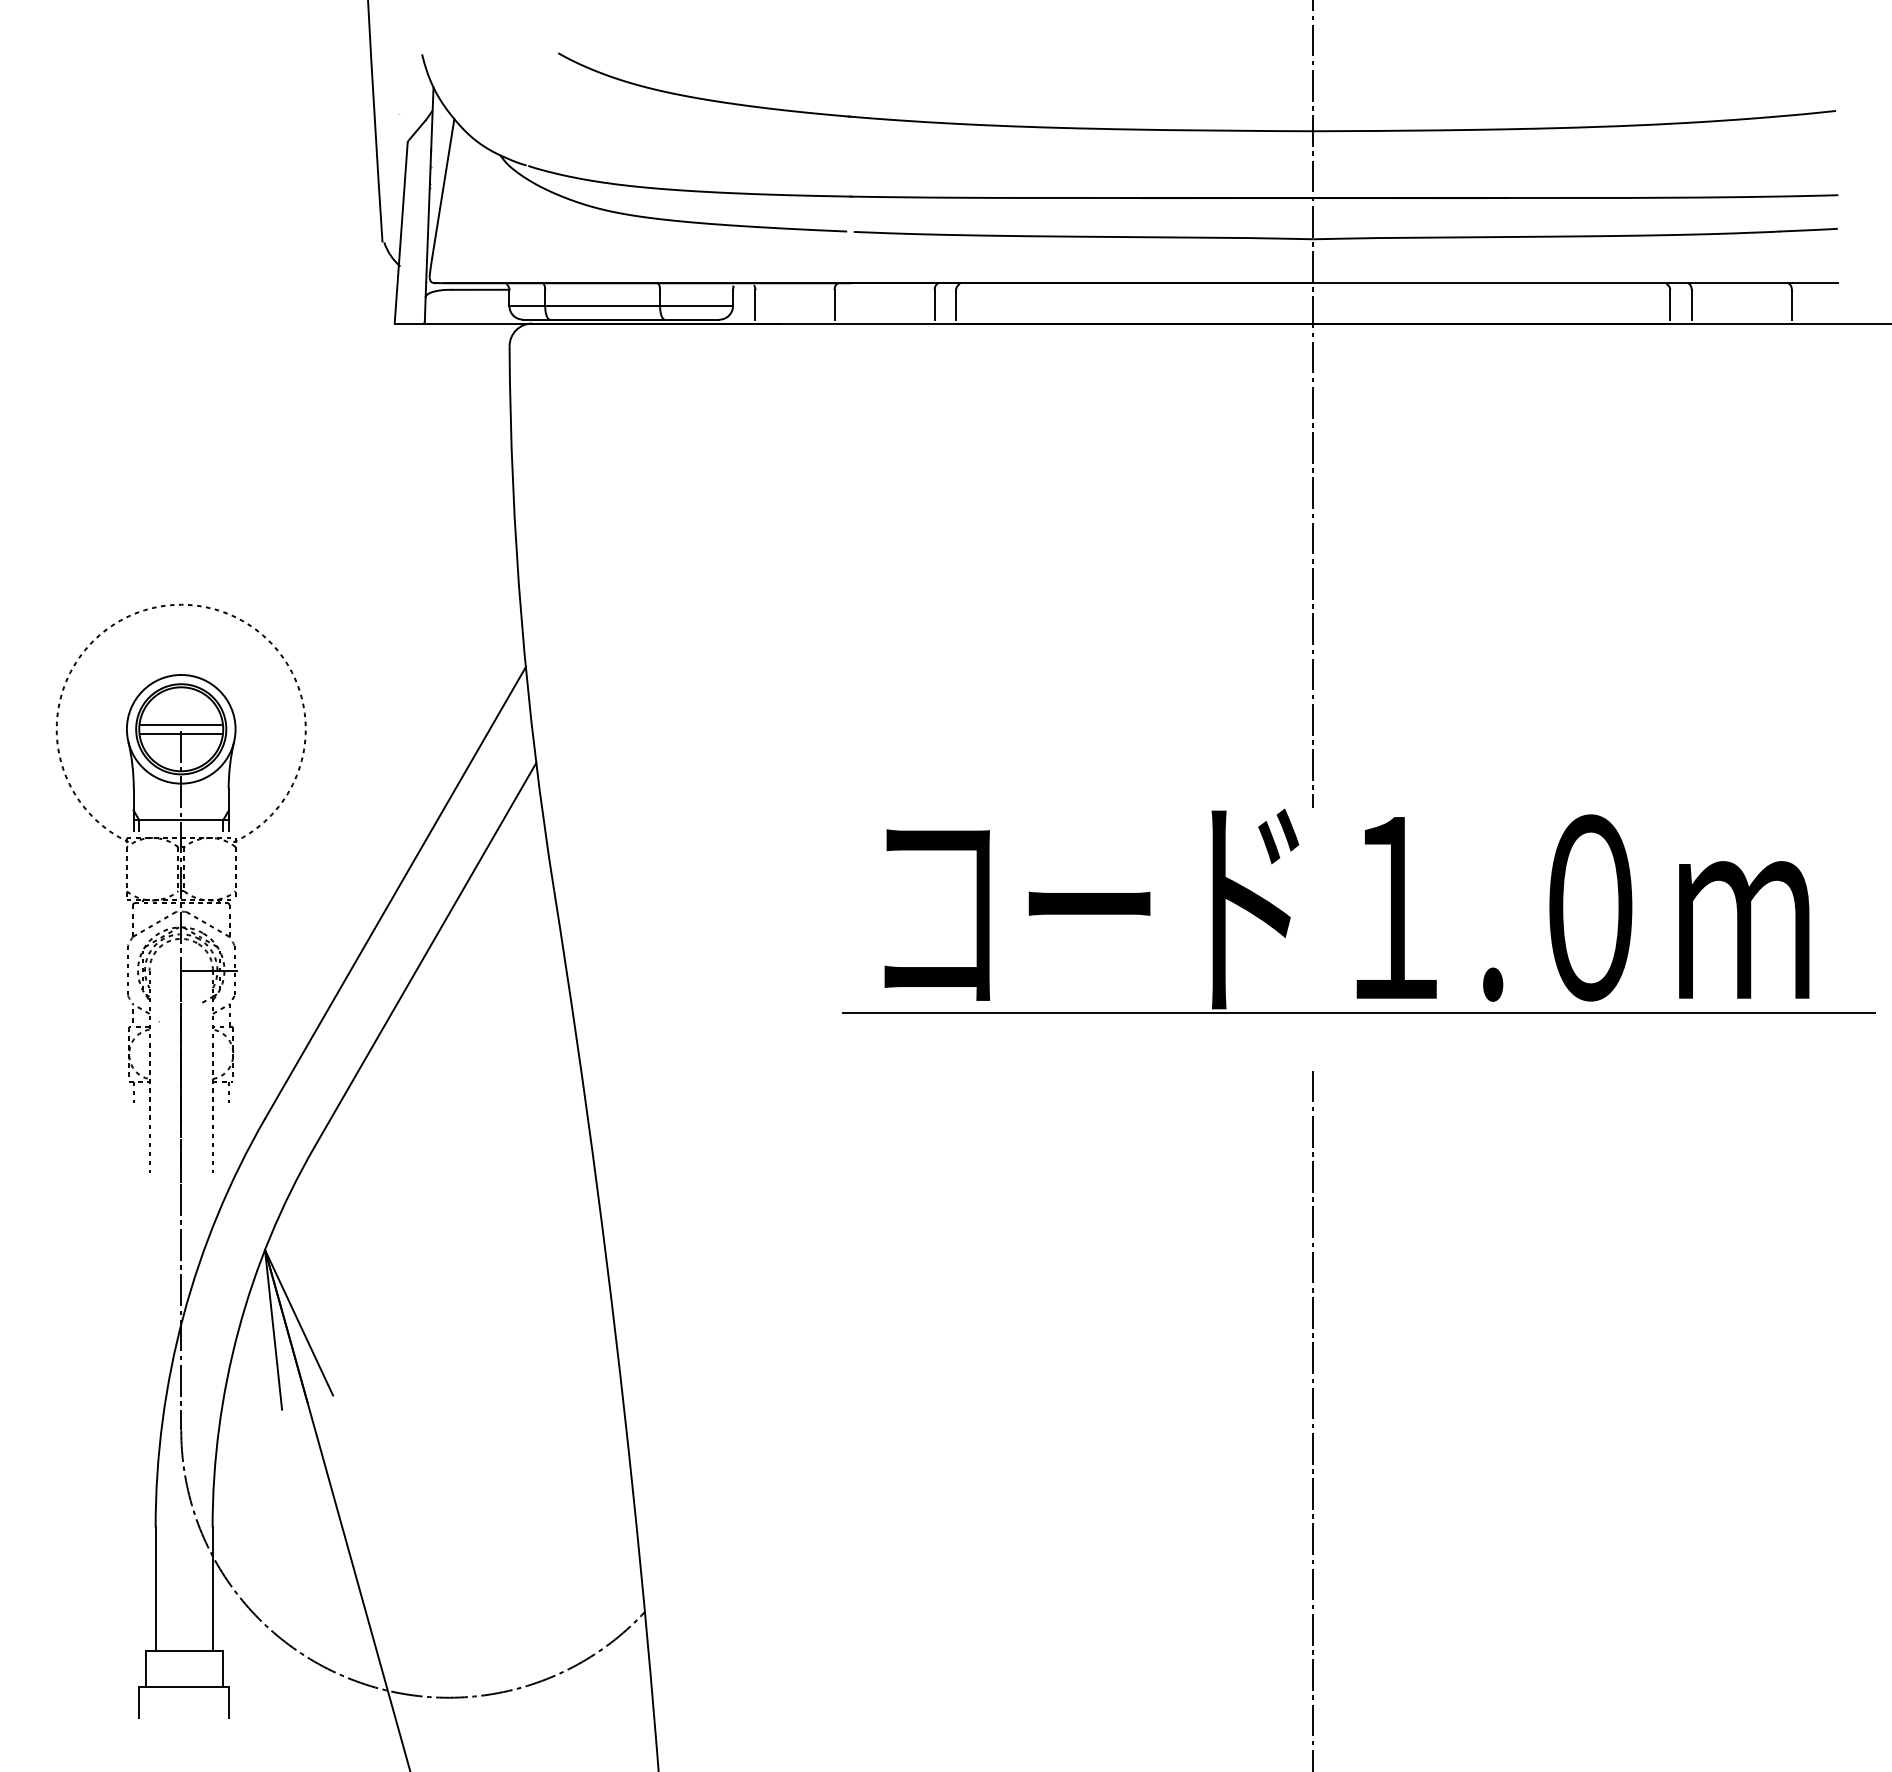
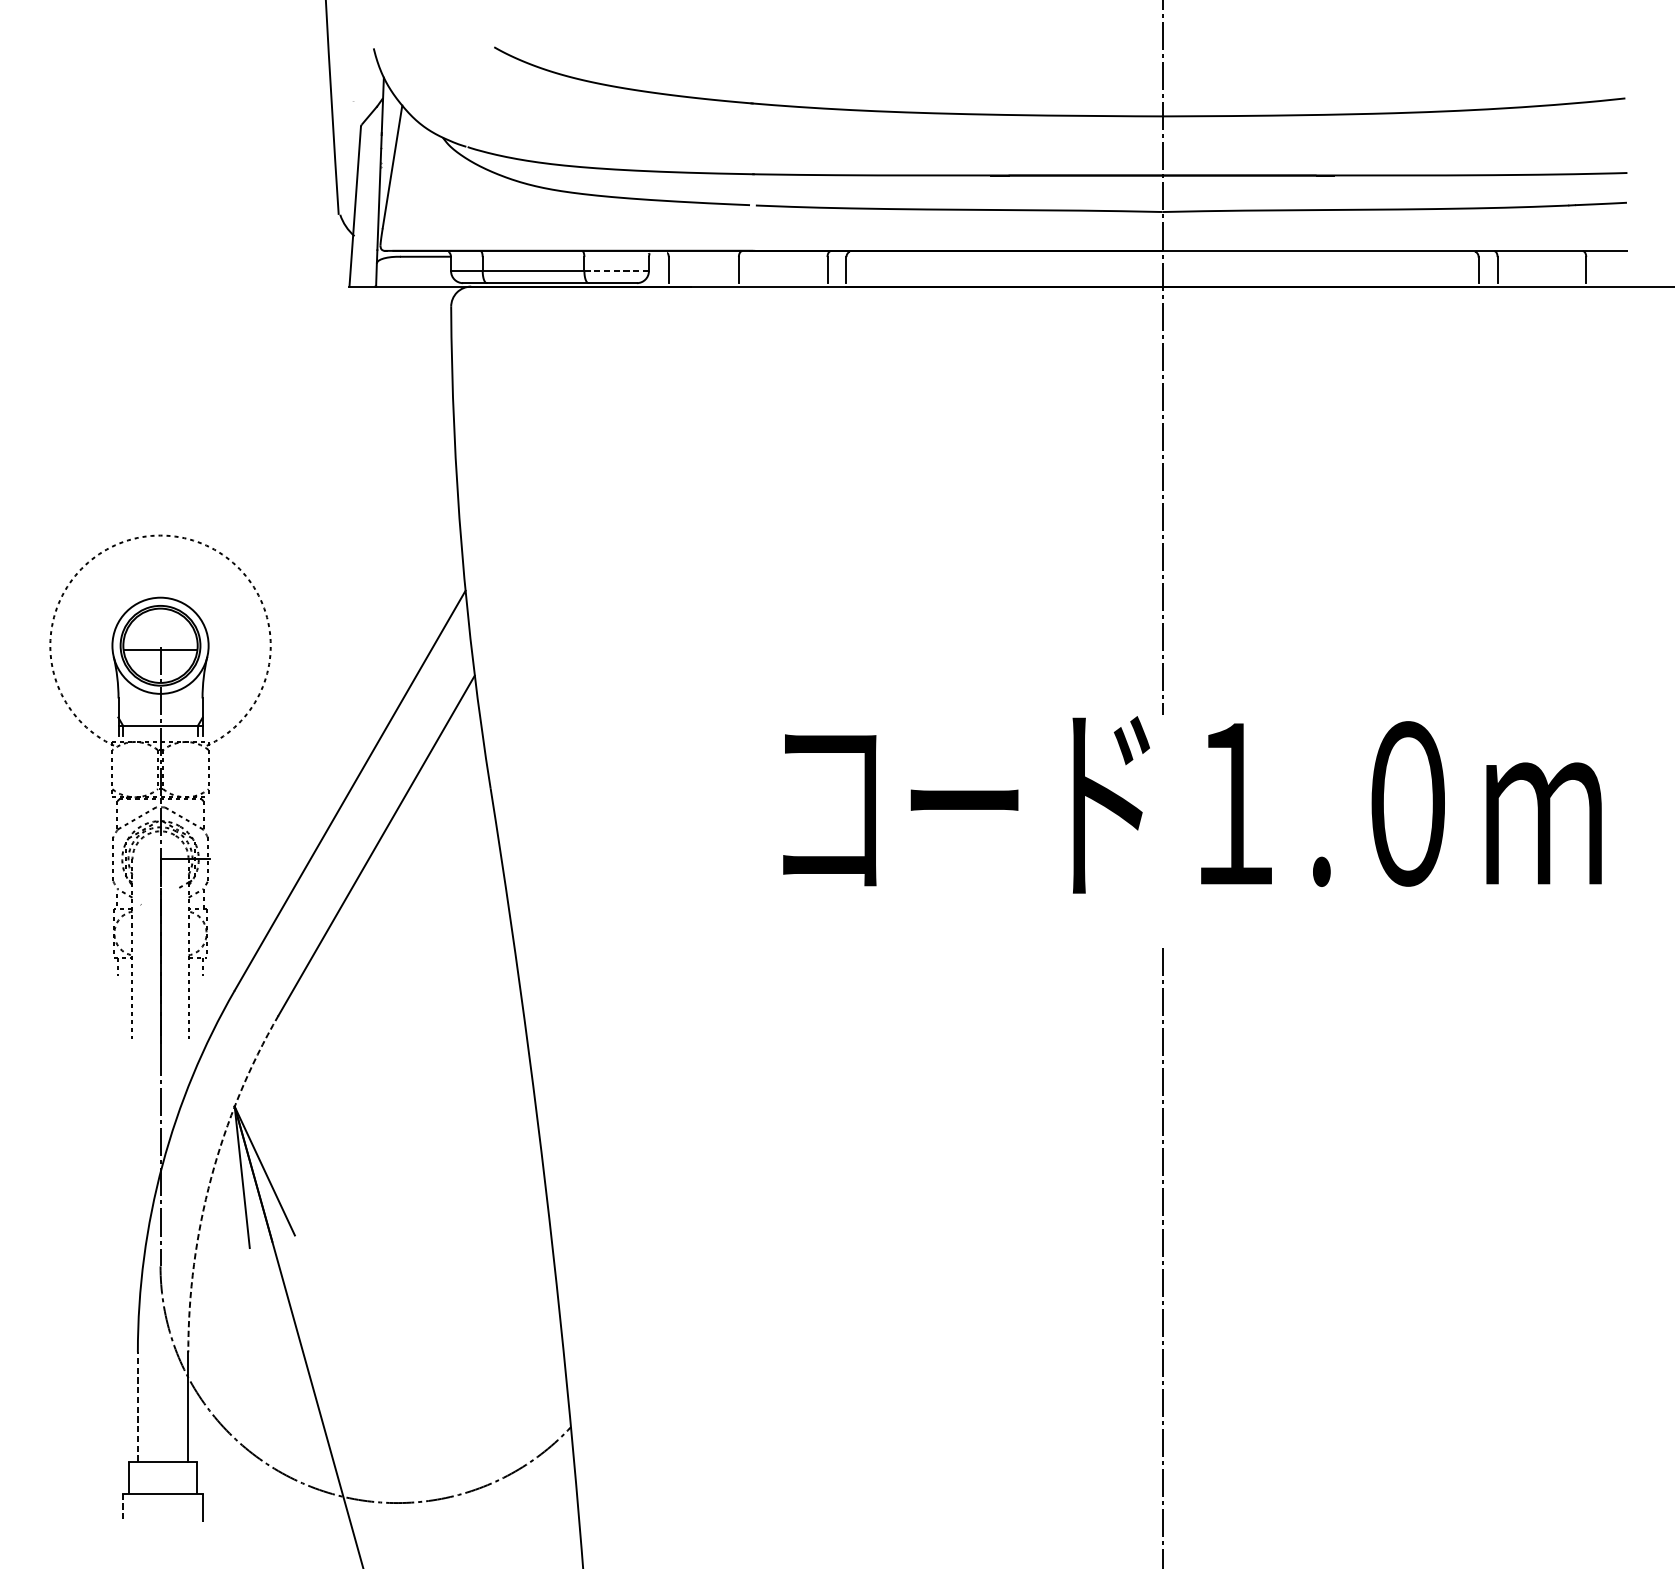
line: (697, 306) -> (617, 271), solid -> dashed
line: (180, 724) -> (159, 641), removed
line: (1359, 1013) -> (1203, 897), removed
arc: (238, 1330) -> (211, 1177), solid -> dashed
line: (155, 1589) -> (137, 1407), solid -> dashed
line: (138, 1702) -> (122, 1507), solid -> dashed

